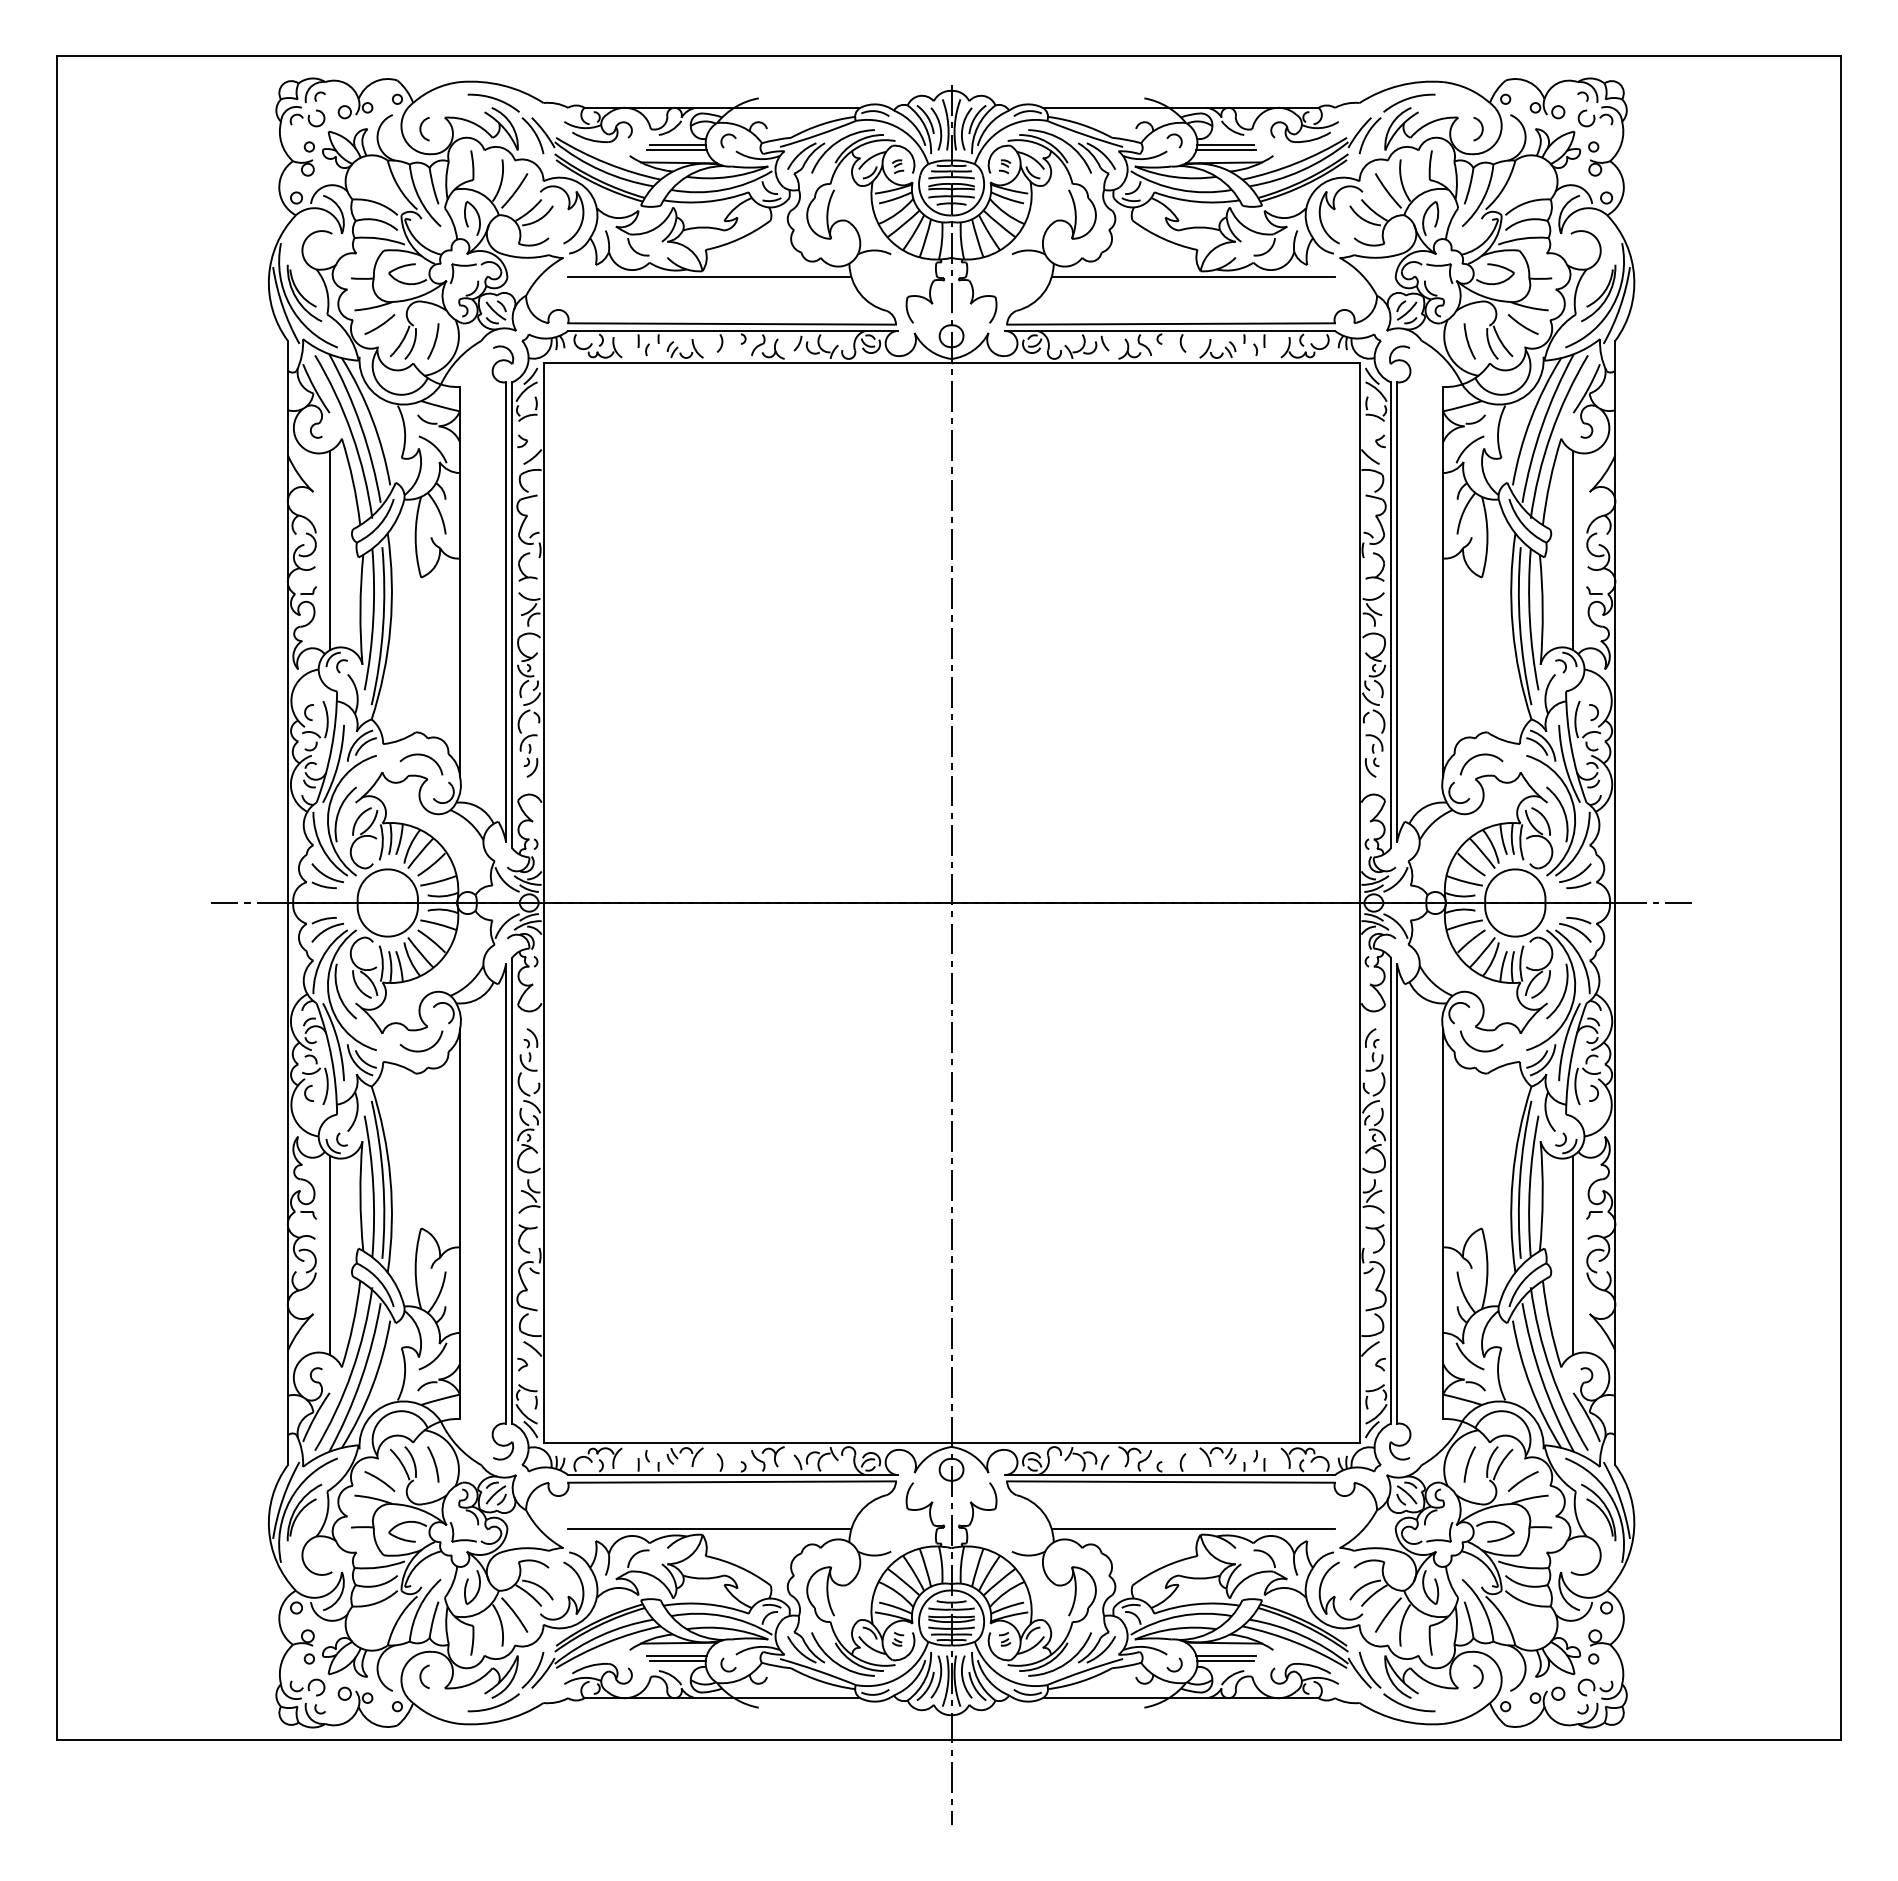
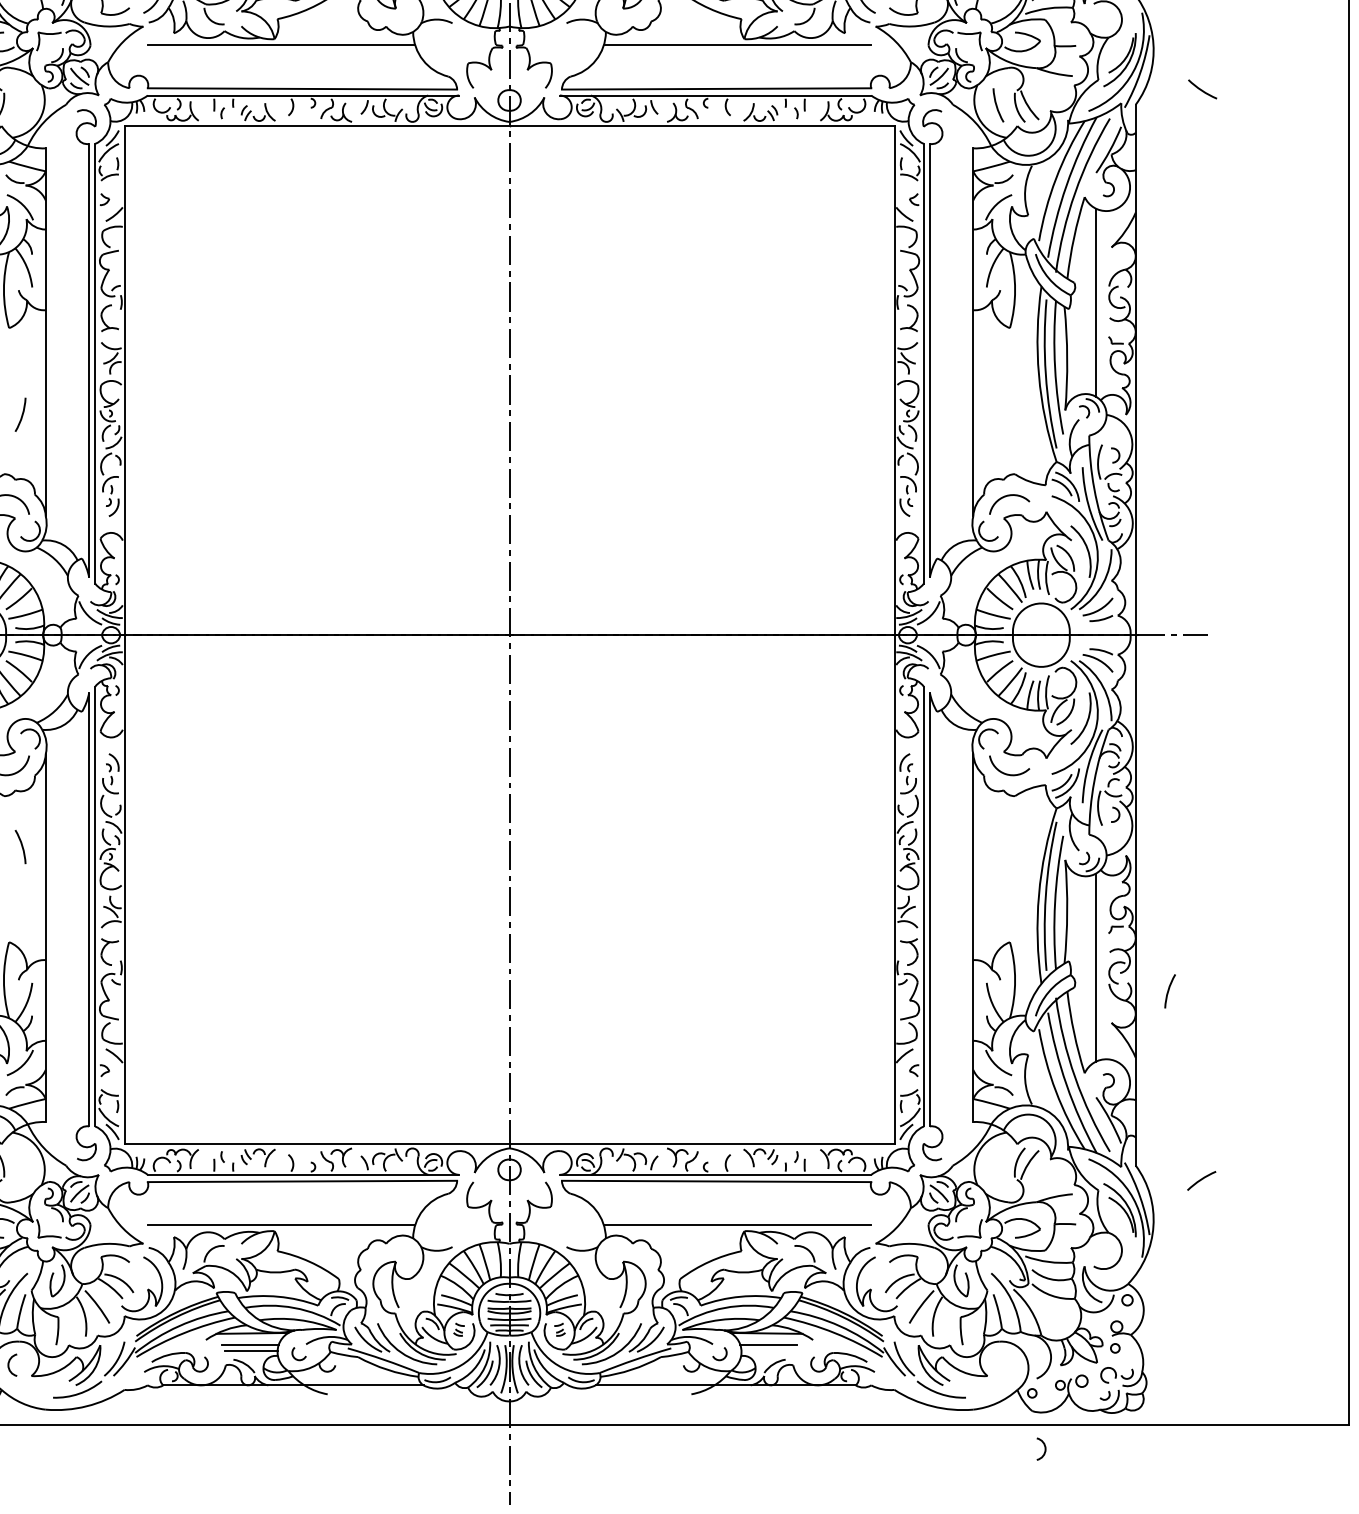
arc: (1522, 324) -> (1201, 89), moved
arc: (434, 341) -> (21, 414), moved
arc: (434, 1464) -> (21, 846), moved
arc: (1468, 1464) -> (1168, 991), moved
arc: (1523, 1480) -> (1201, 1179), moved
line: (1225, 1661) -> (767, 1350), removed
arc: (1481, 1676) -> (1044, 1448), moved

